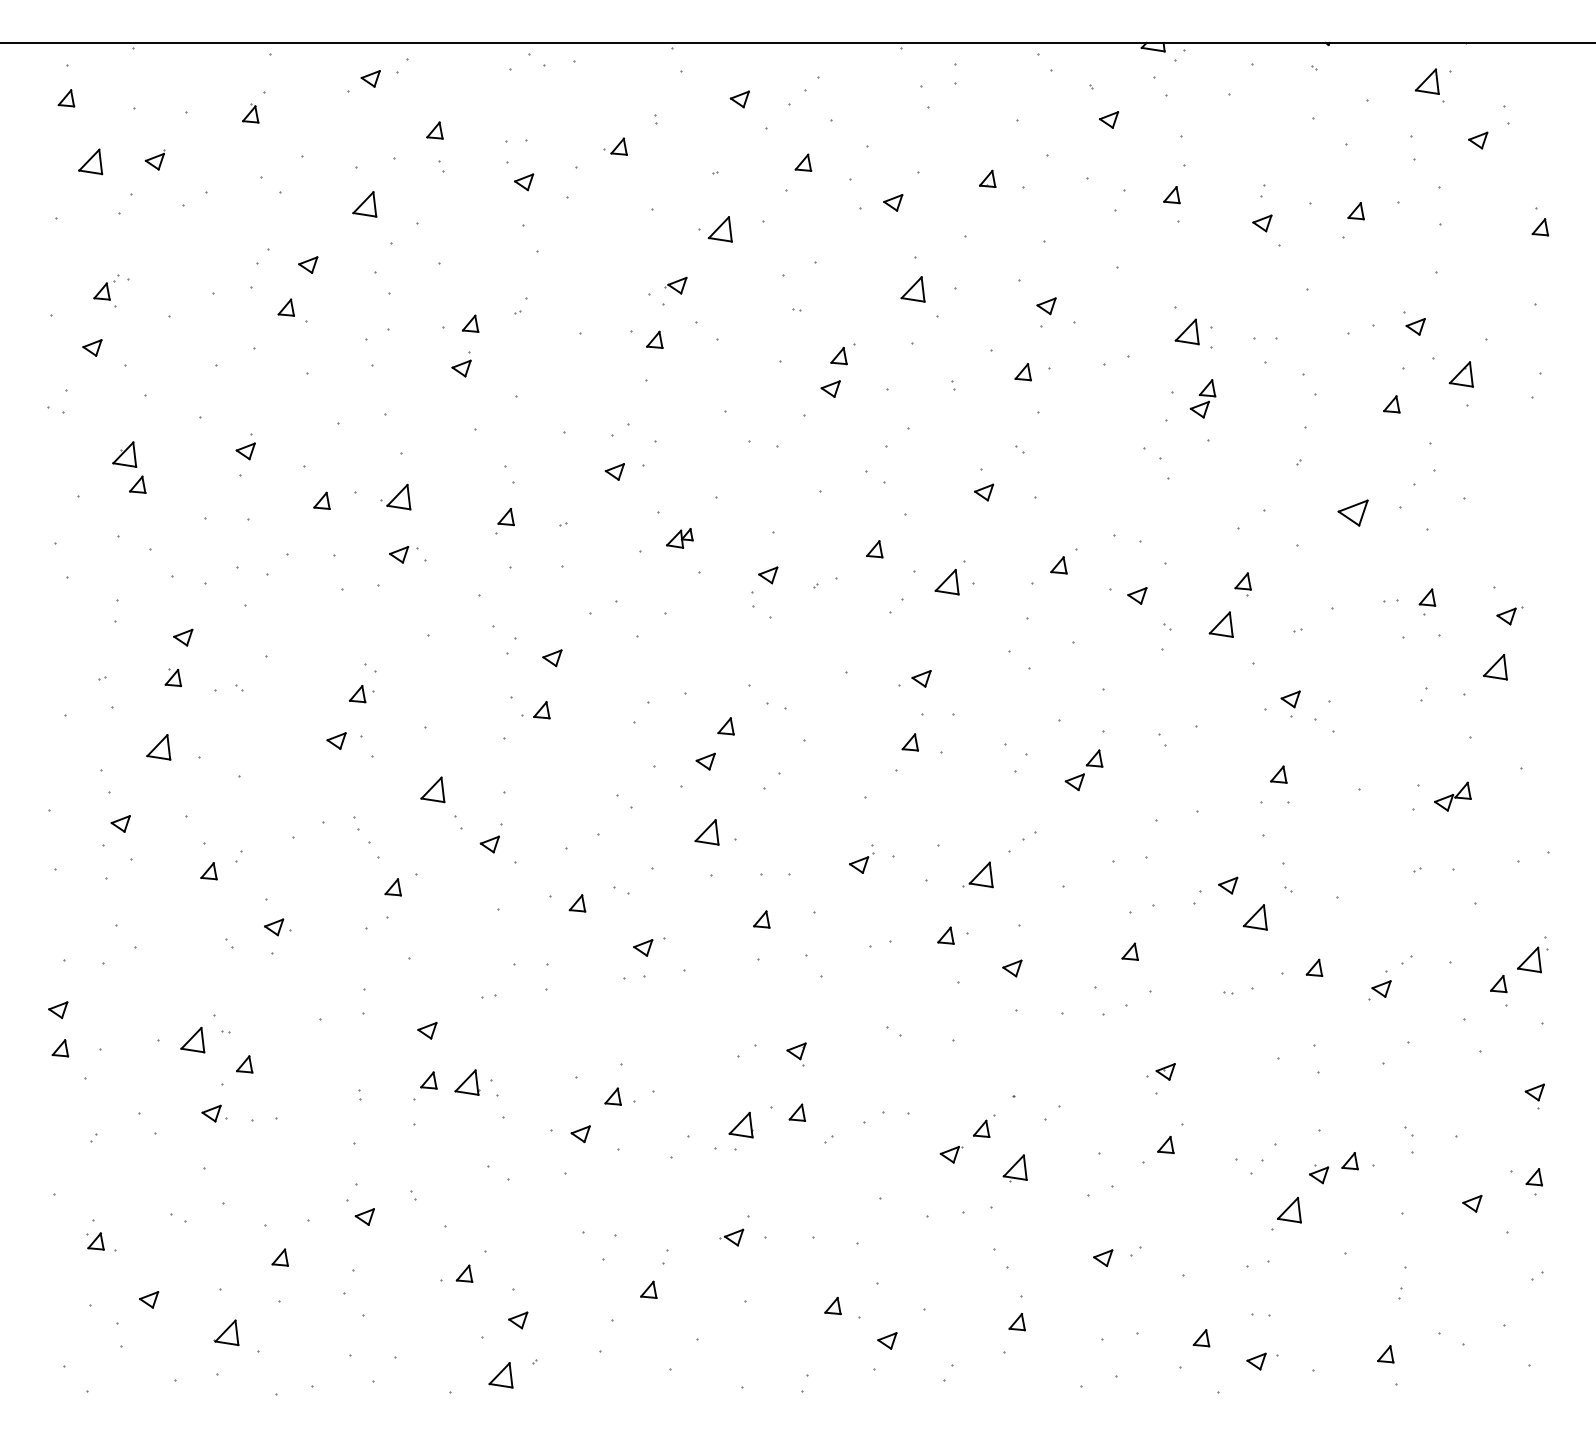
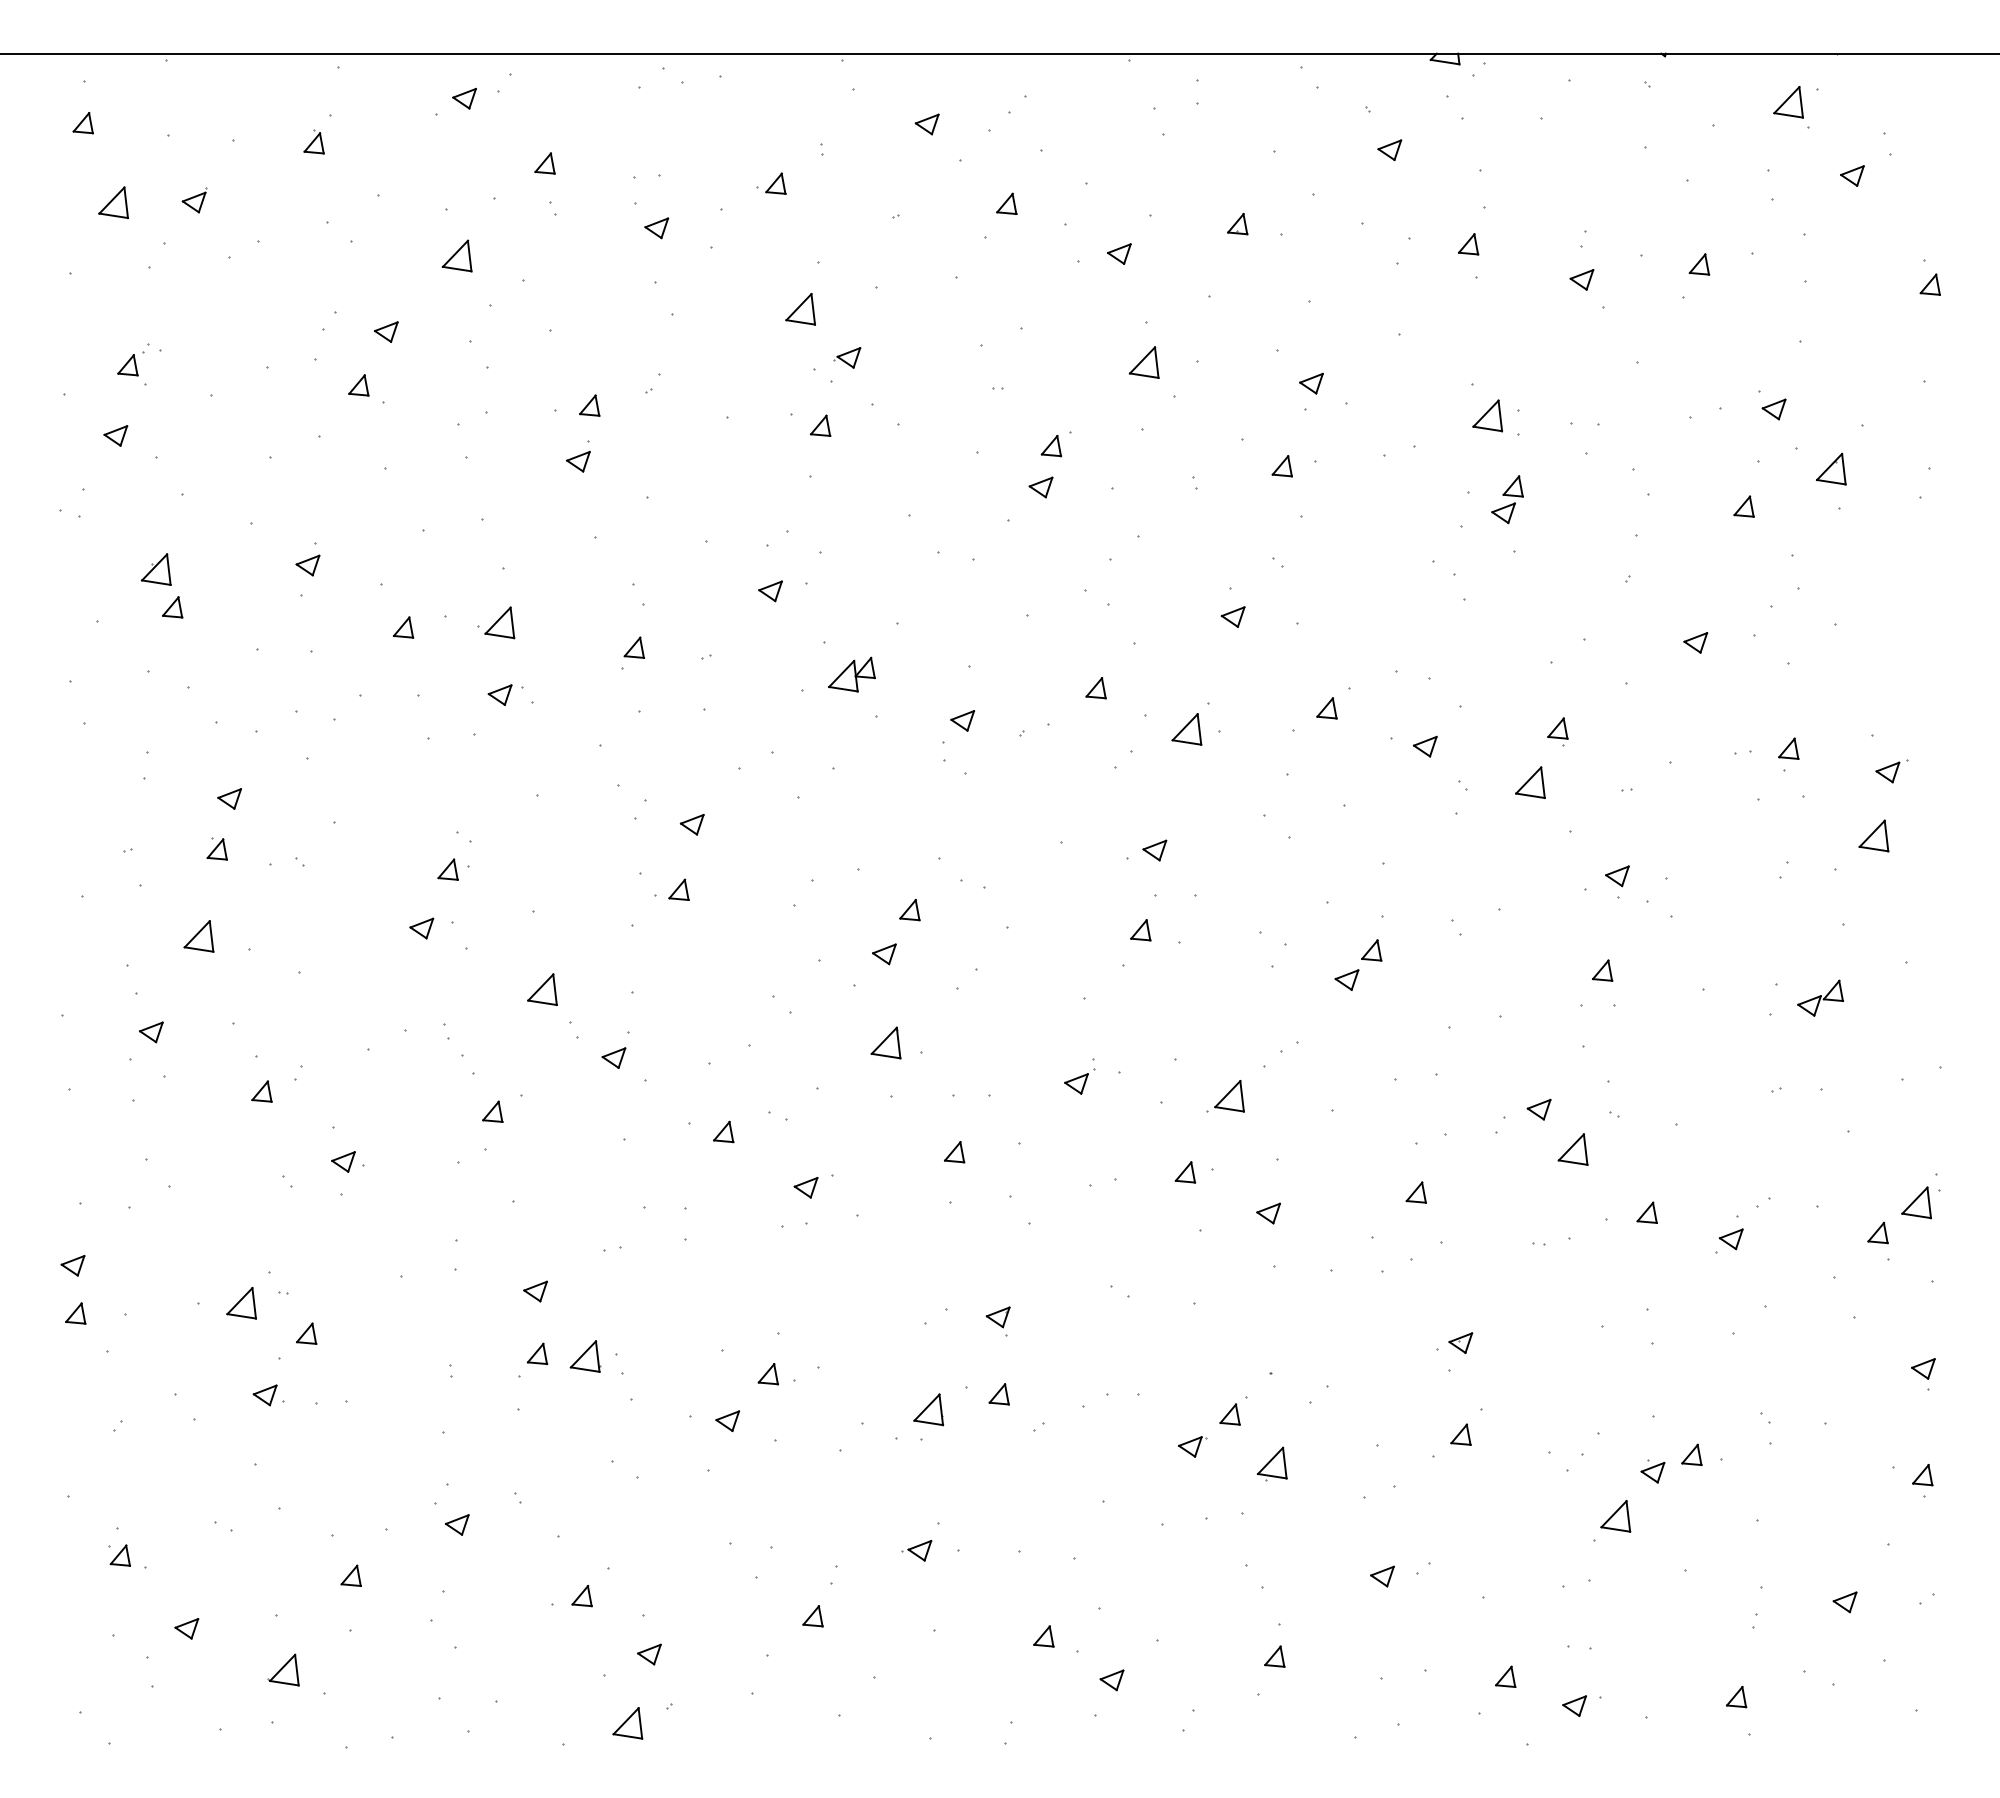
part: (720, 229) -> (800, 309), moved
part: (1353, 512) -> (1695, 642), size x0.62
part: (679, 538) -> (851, 674), size x1.43
part: (1471, 1203) -> (1844, 1602), moved

